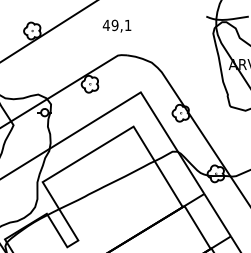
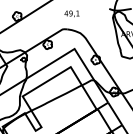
text: (116, 25) -> (71, 13), moved

